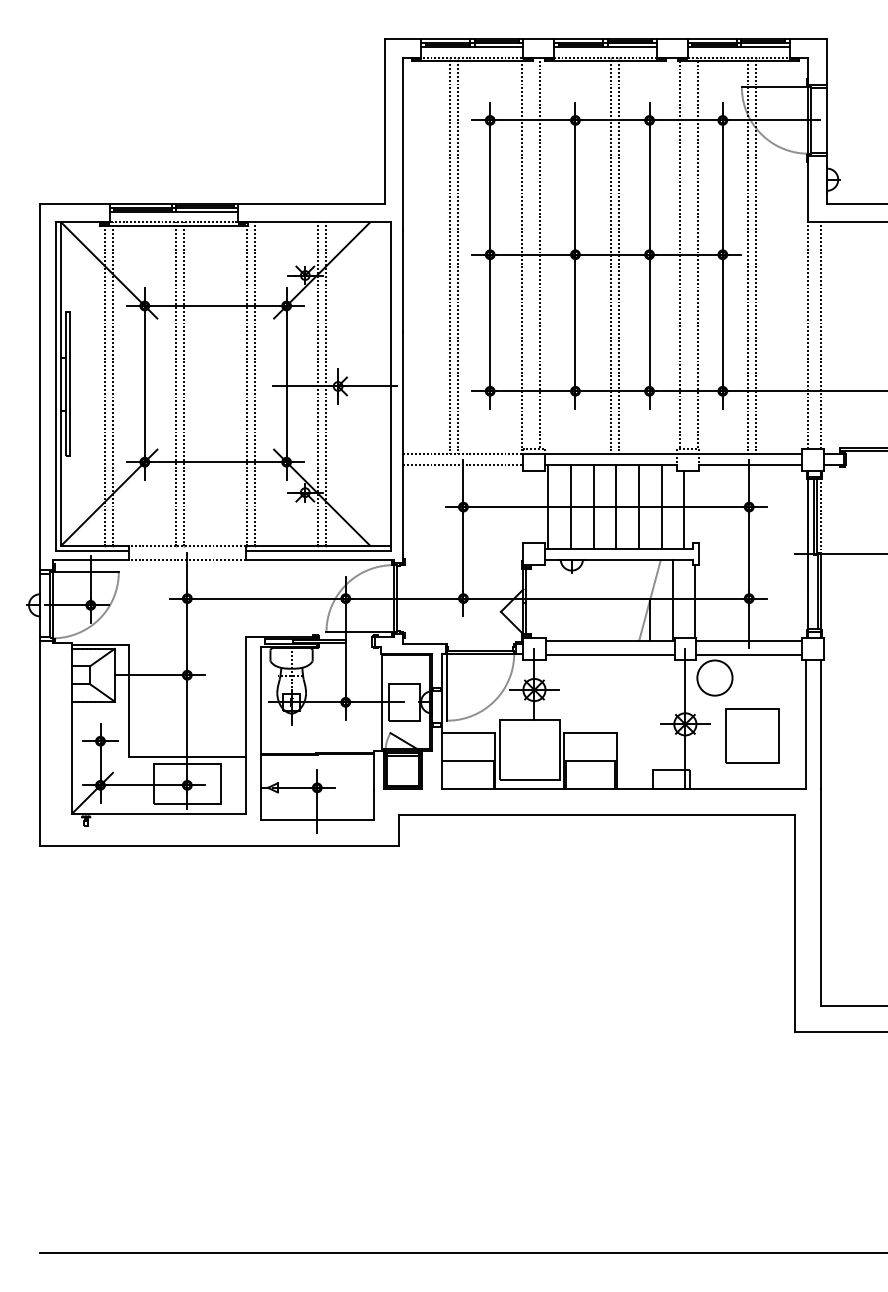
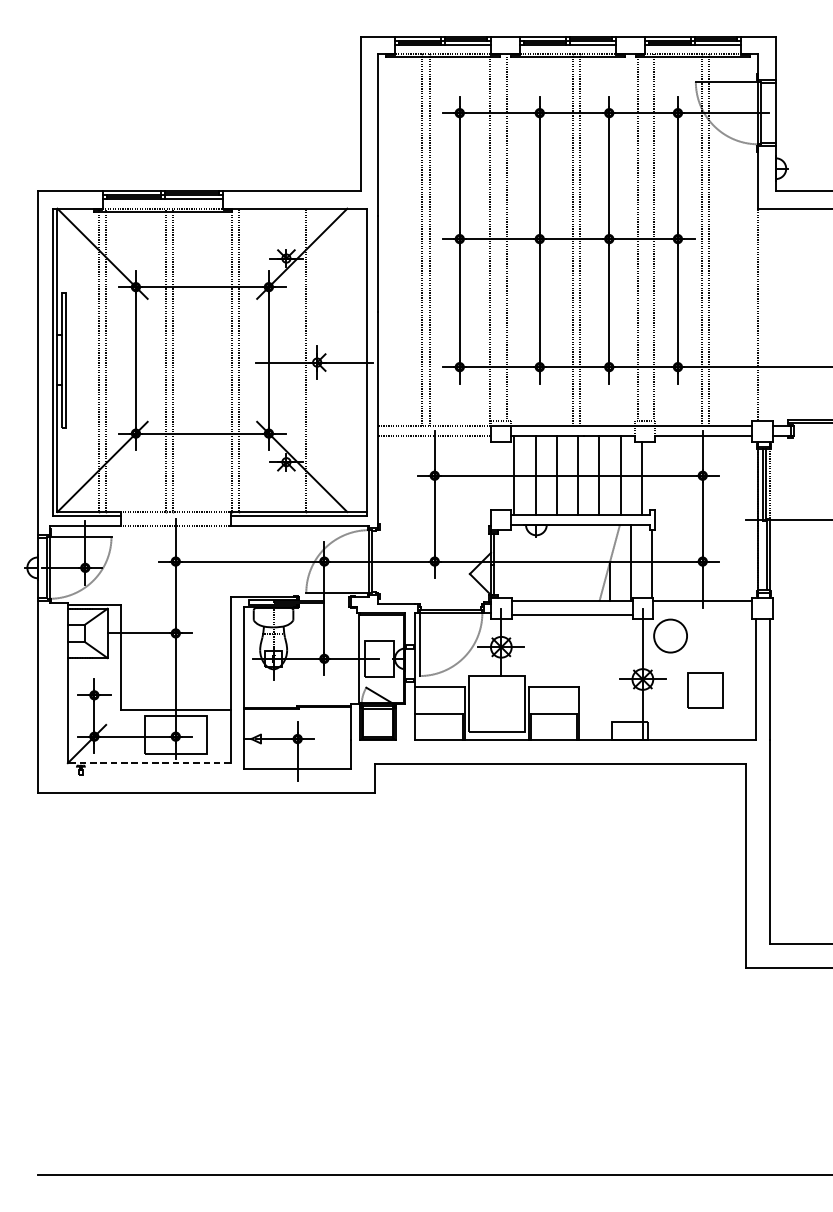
line: (820, 335) -> (769, 314), removed
line: (318, 383) -> (298, 359), removed
line: (749, 655) -> (702, 614), removed
part: (752, 735) -> (705, 689), size x0.7
line: (159, 813) -> (149, 763), solid -> dashed

